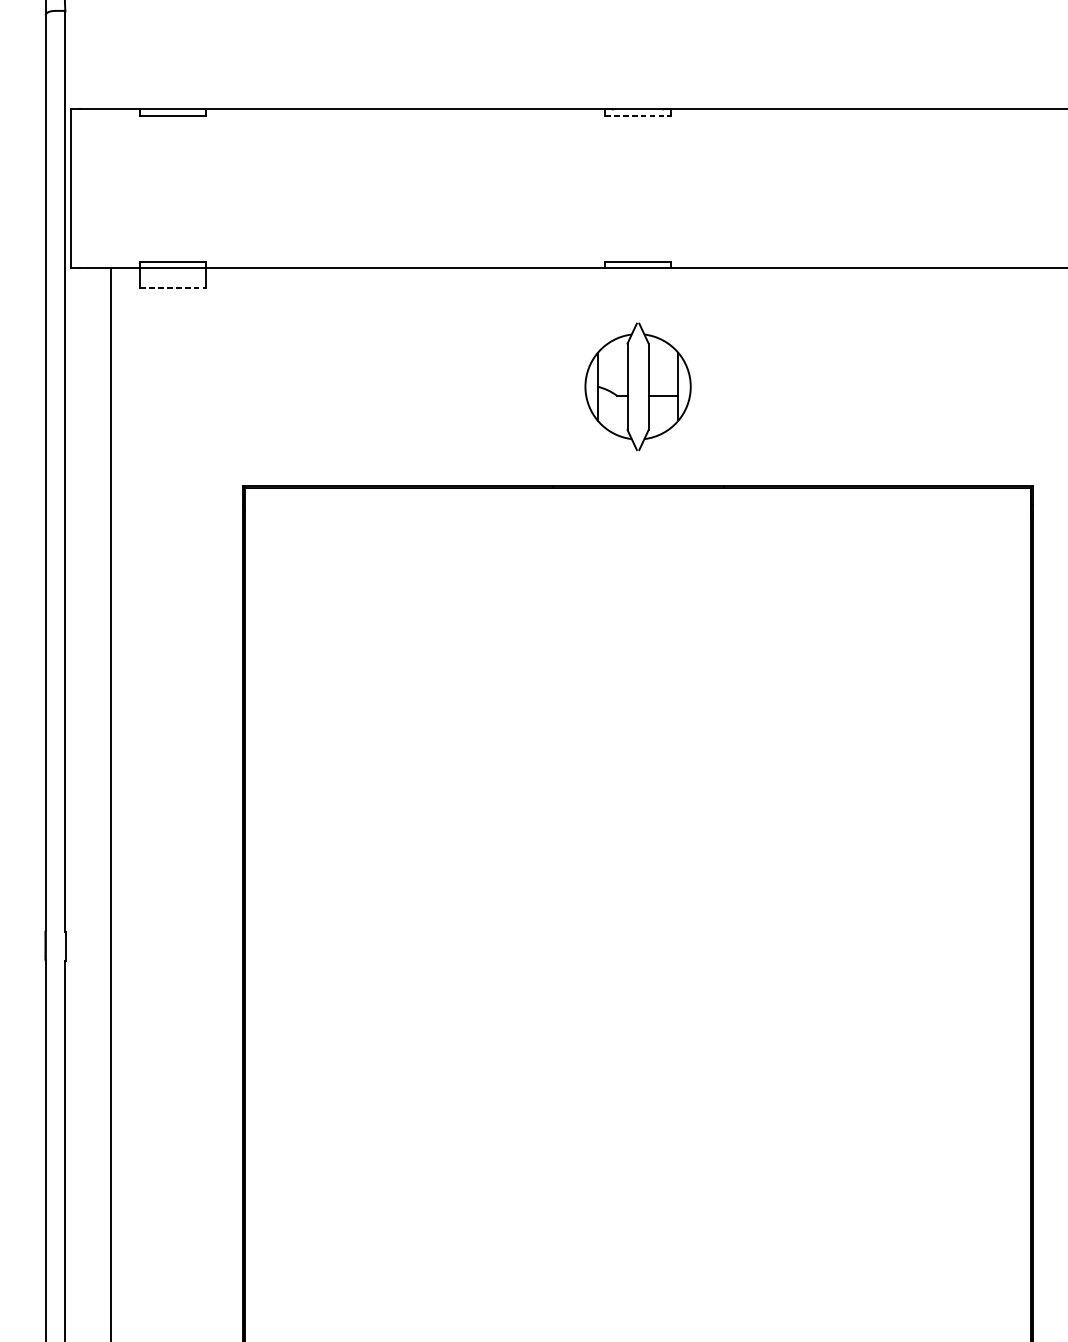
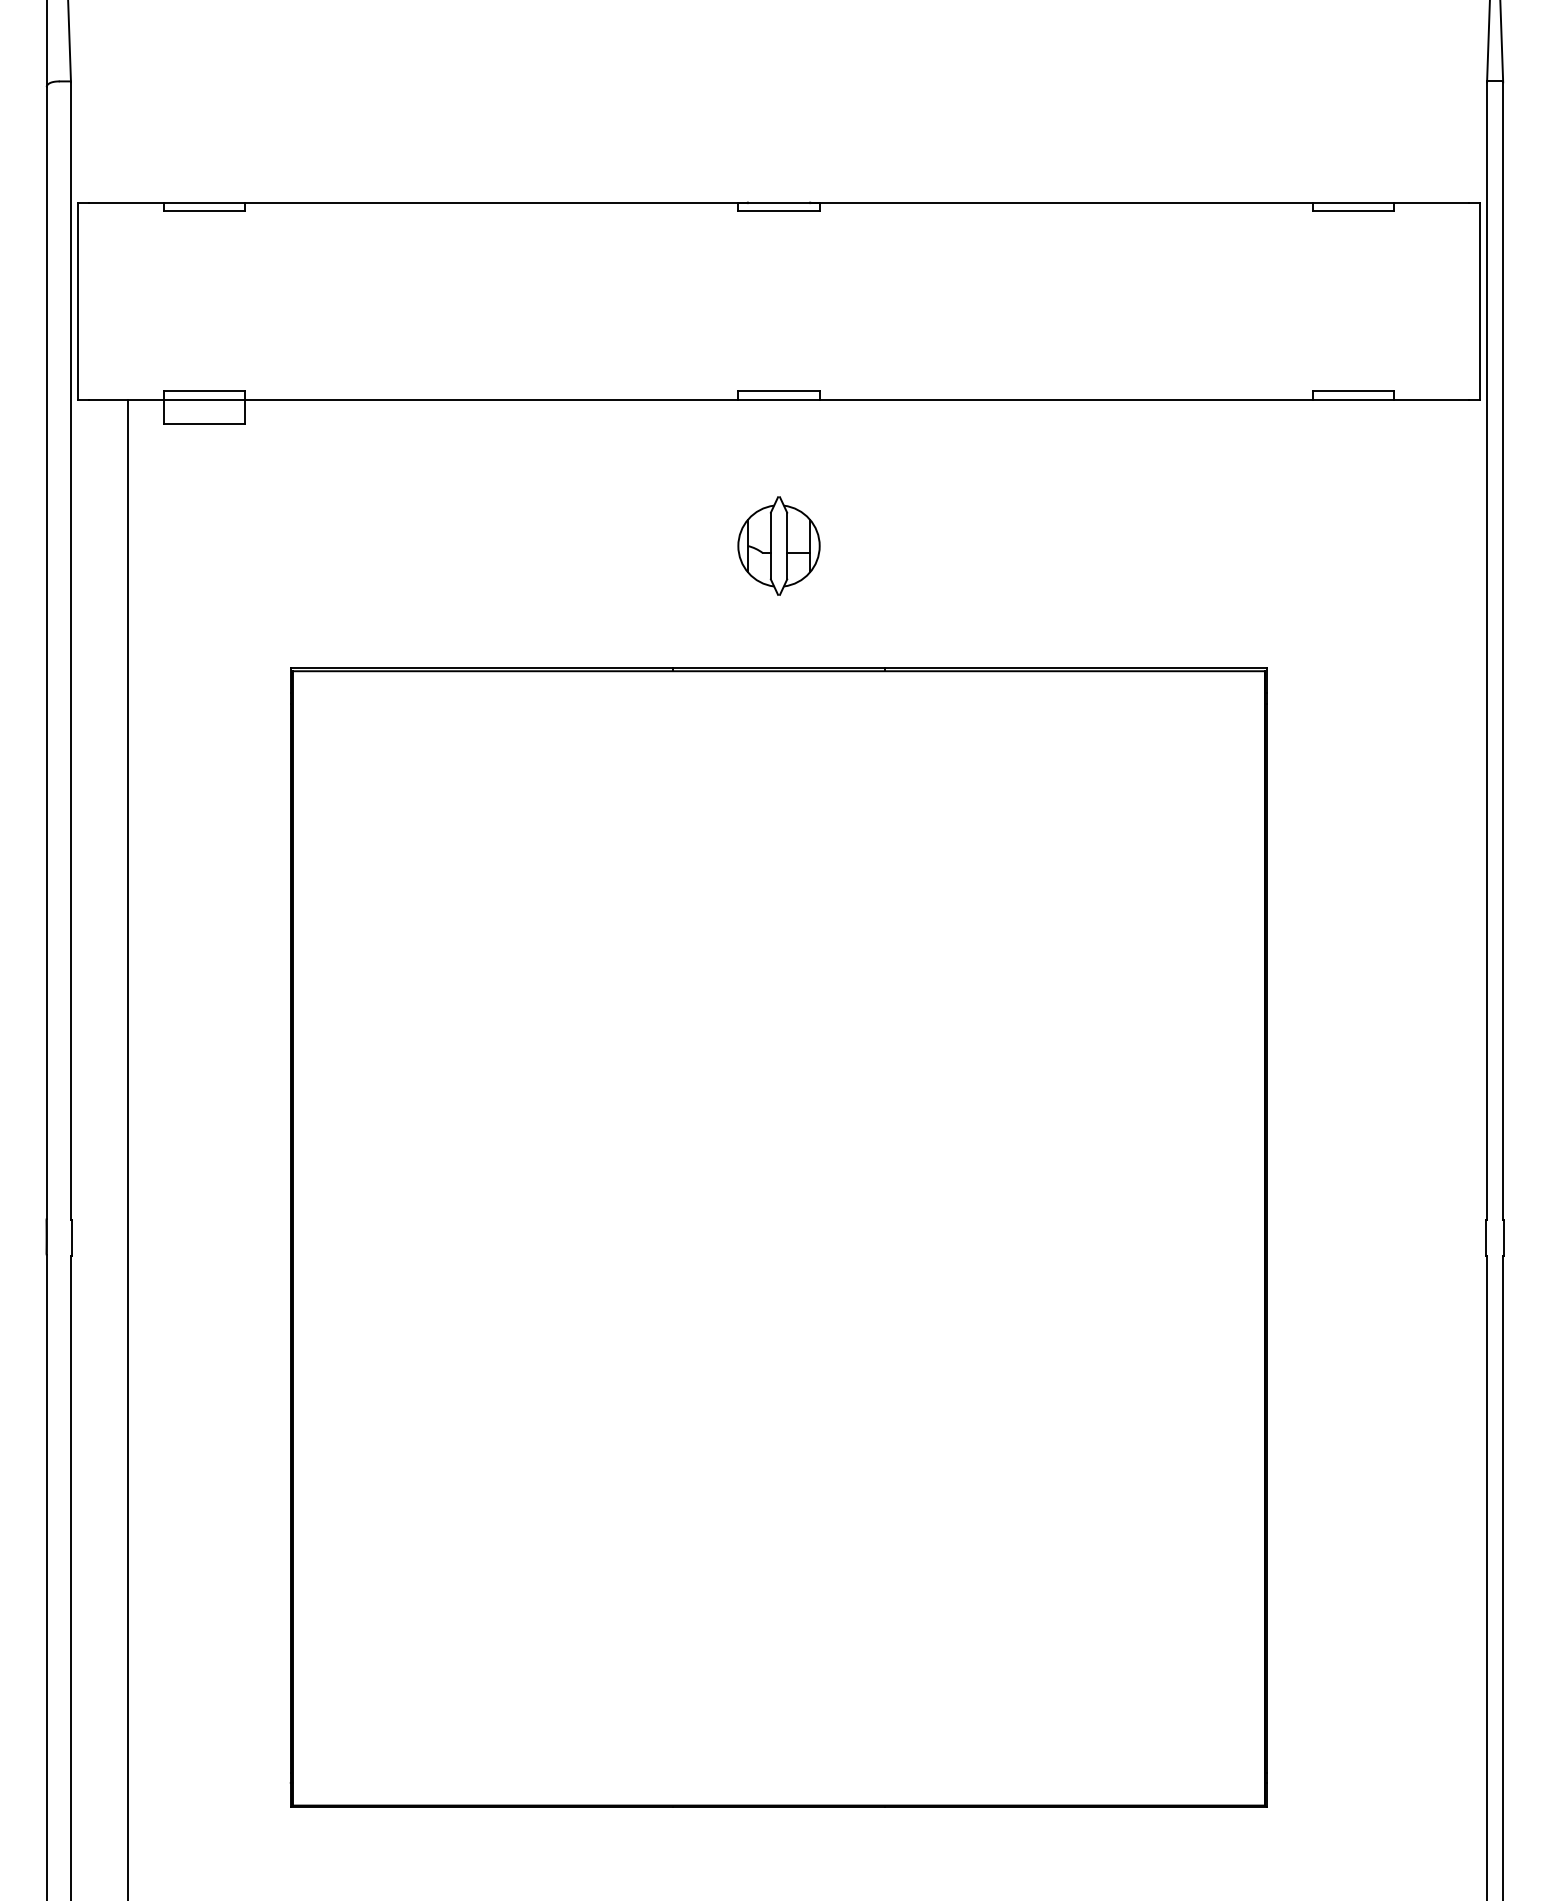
line: (638, 115) -> (779, 210), dashed -> solid
line: (173, 288) -> (204, 424), dashed -> solid
part: (637, 386) -> (778, 545), size x0.62

